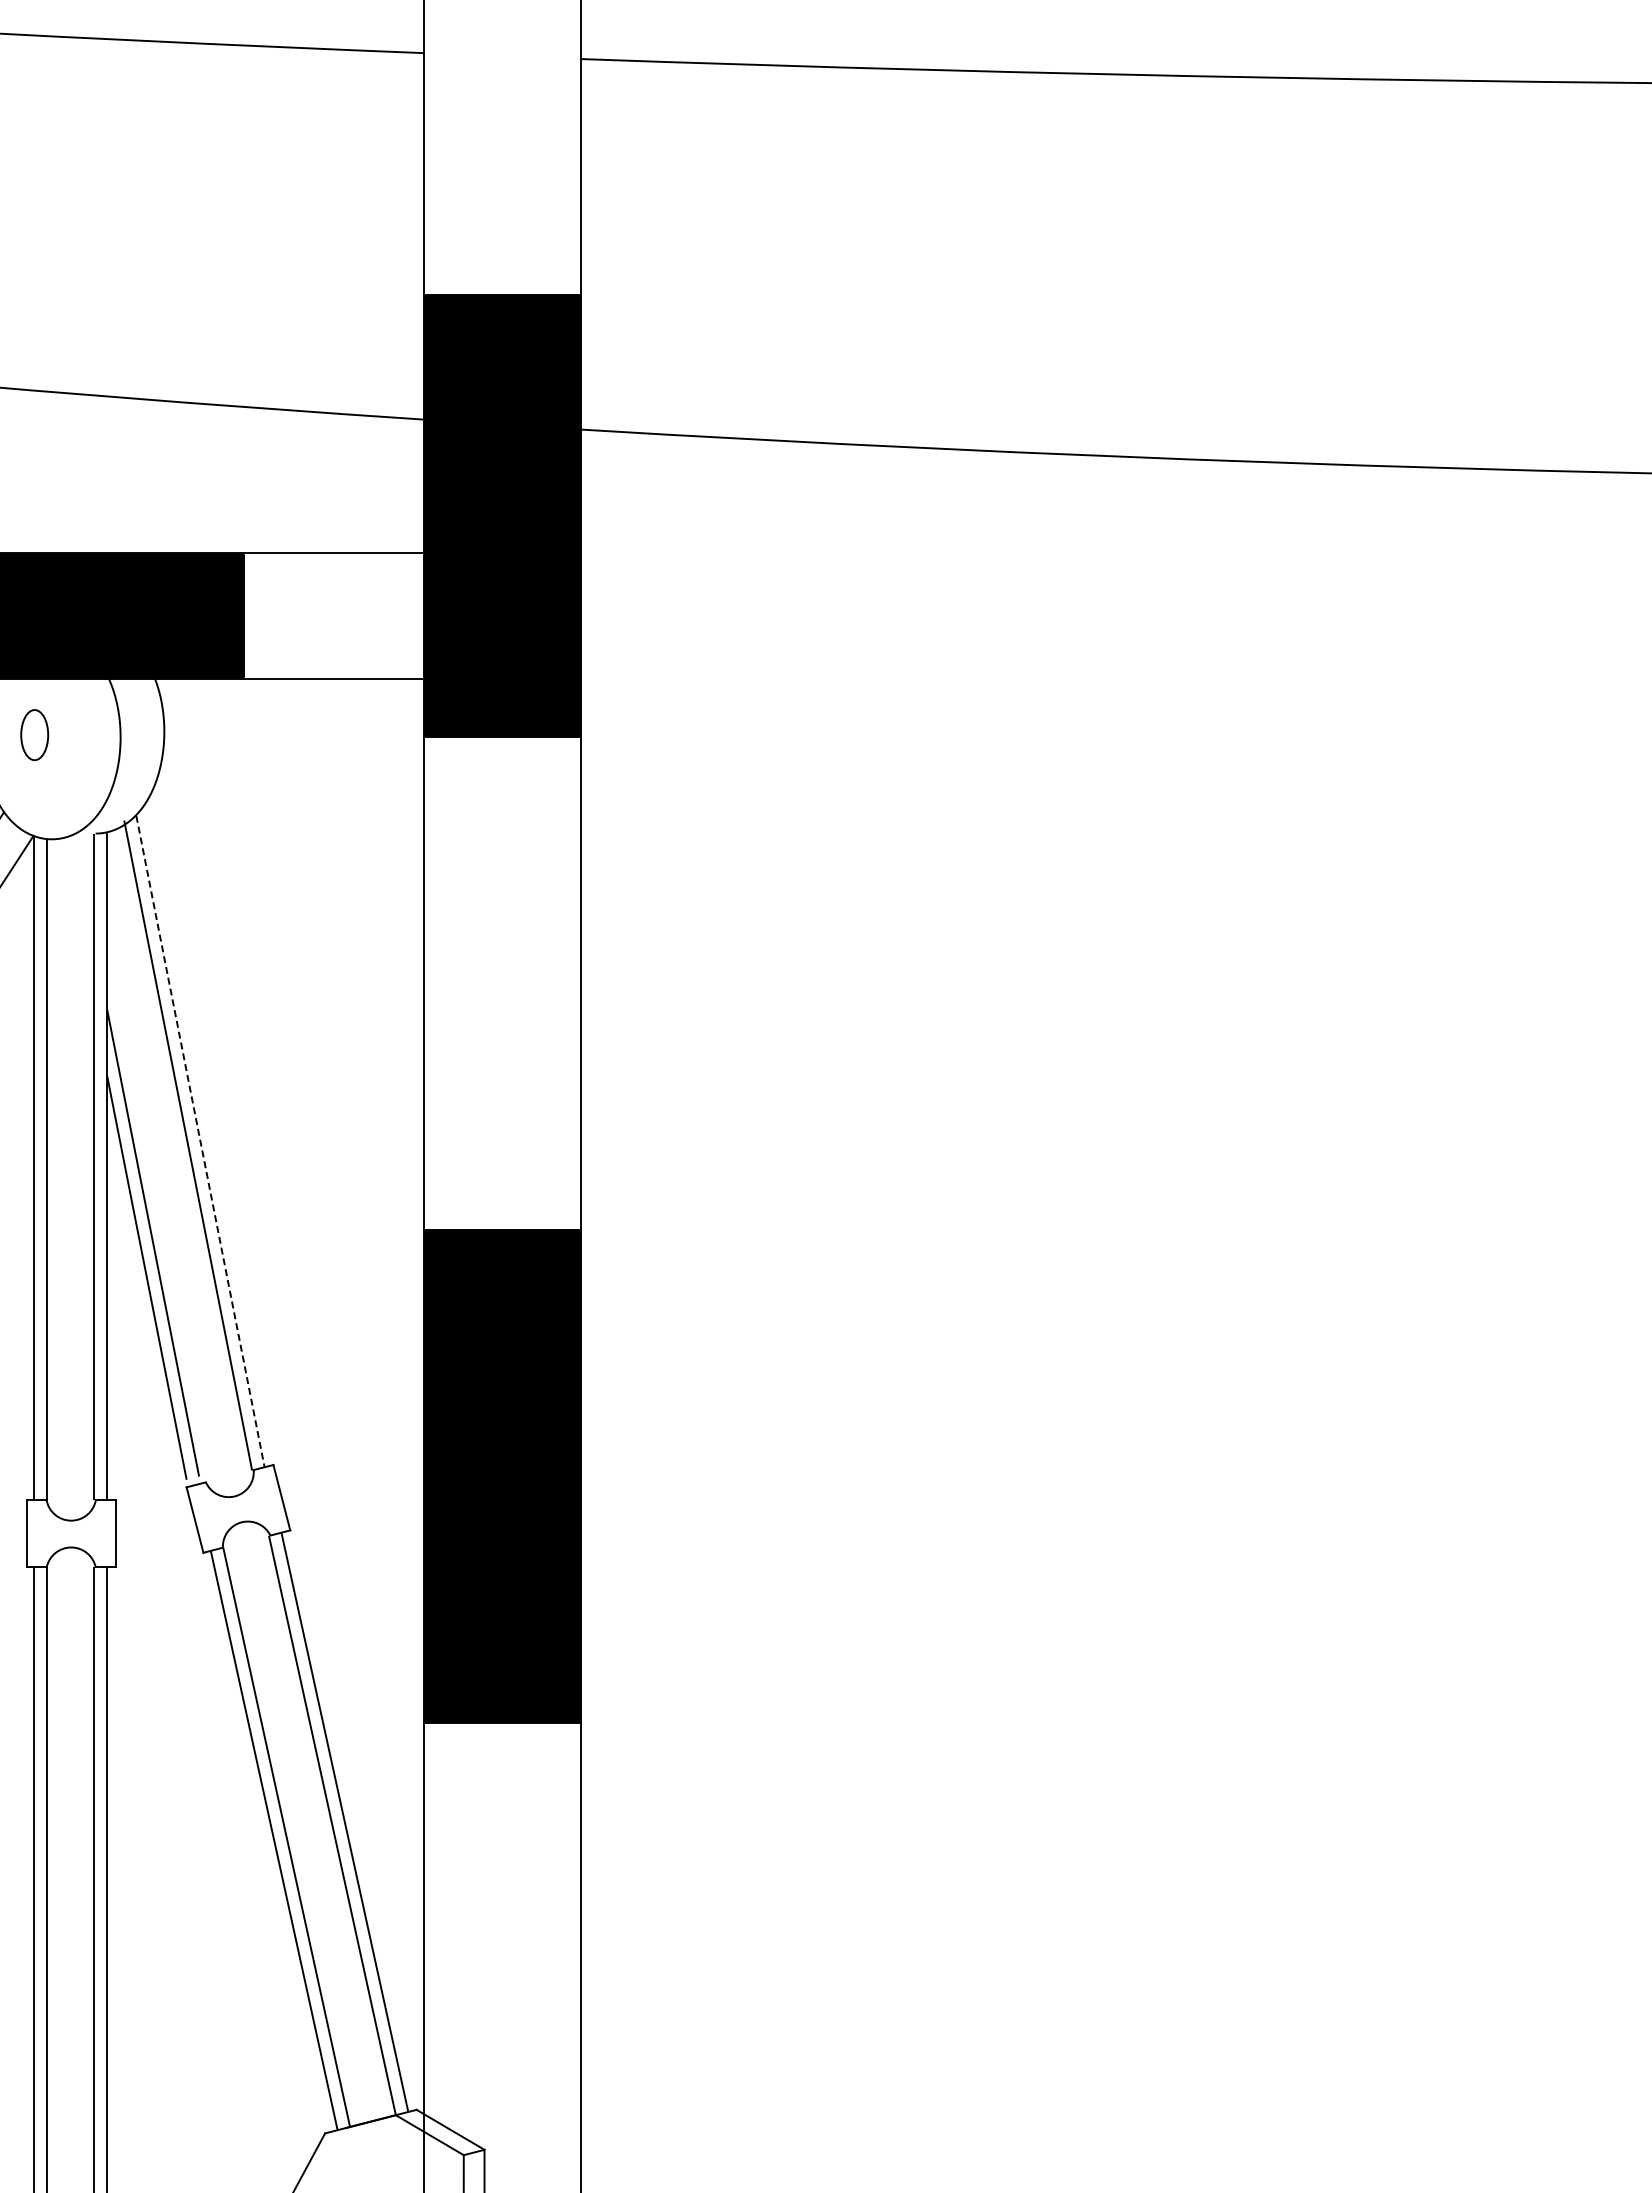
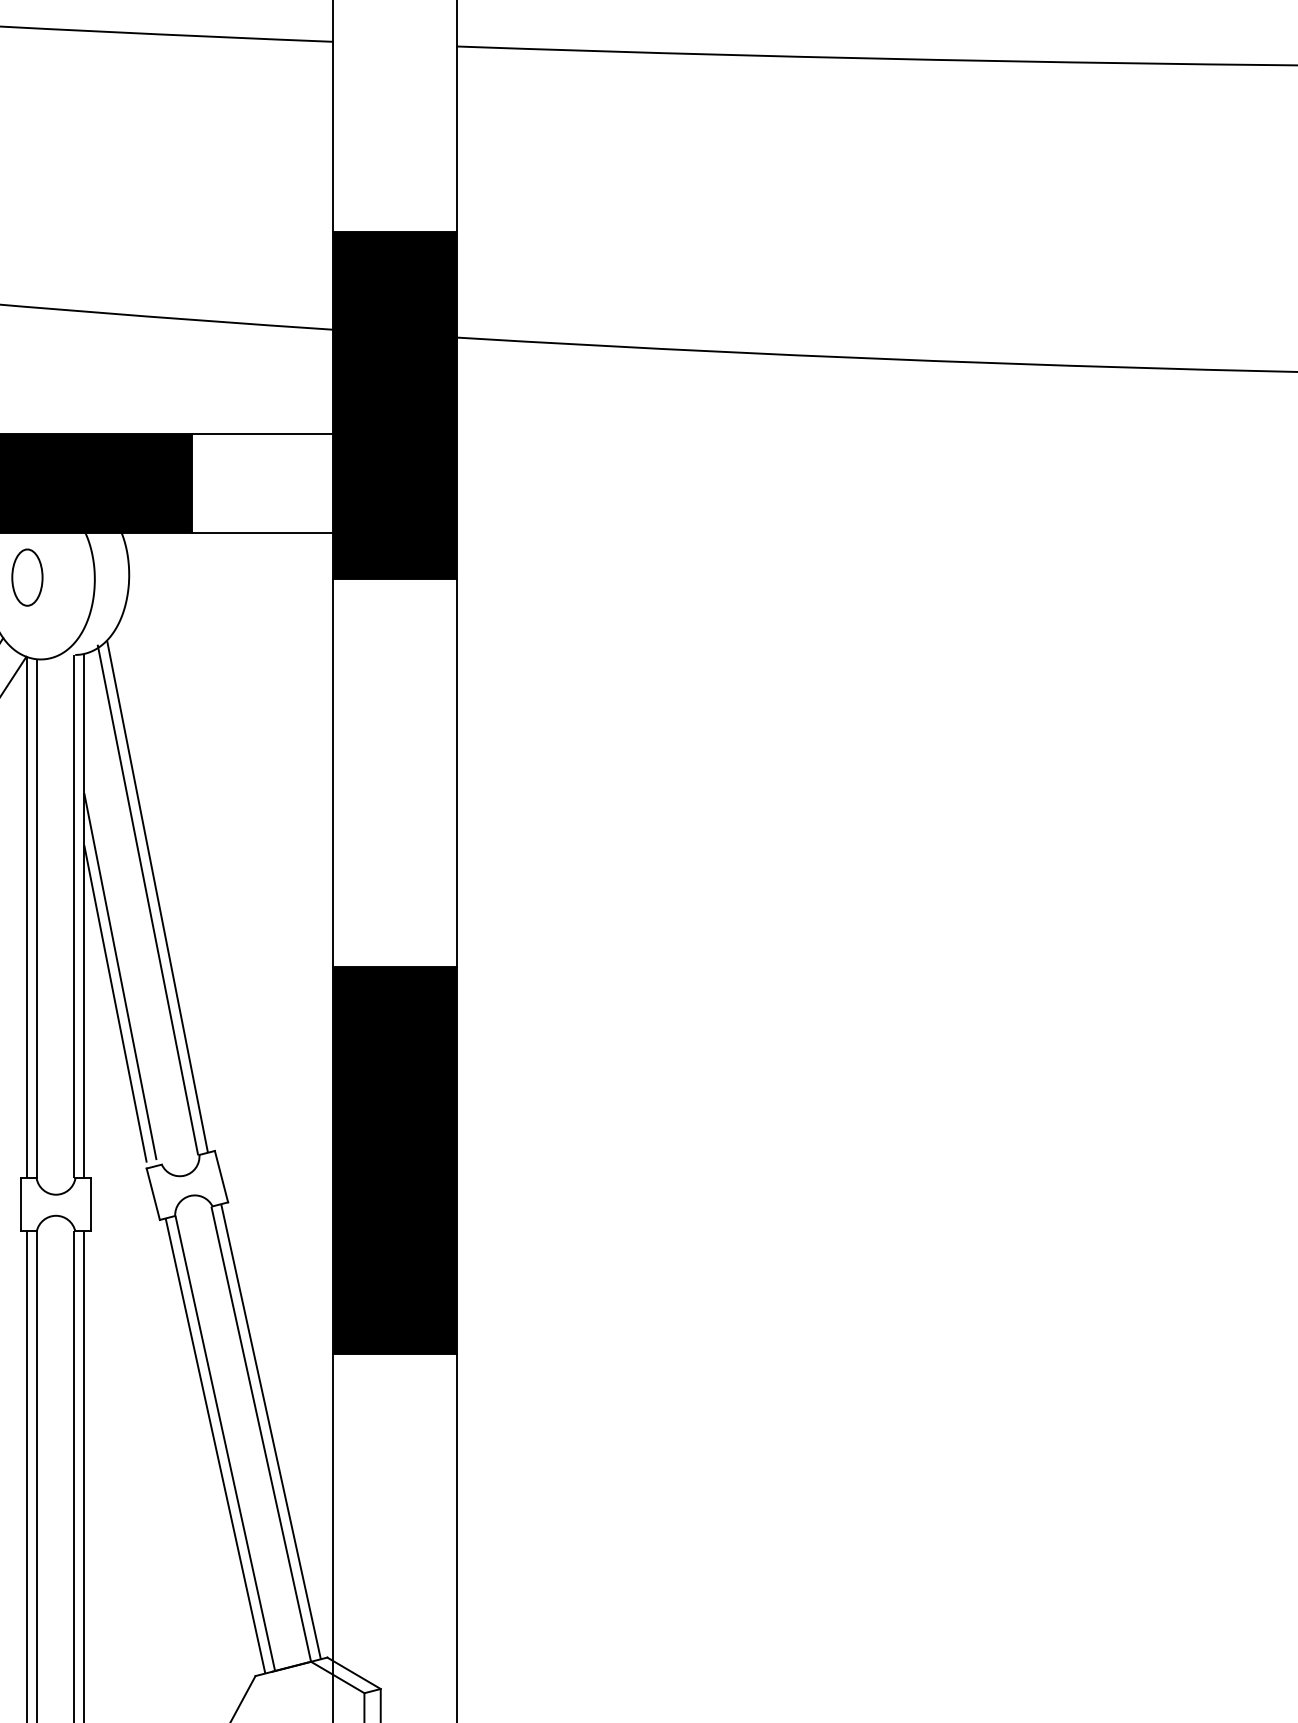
part: (34, 734) -> (27, 577), size x1.43
line: (200, 1141) -> (157, 896), dashed -> solid

